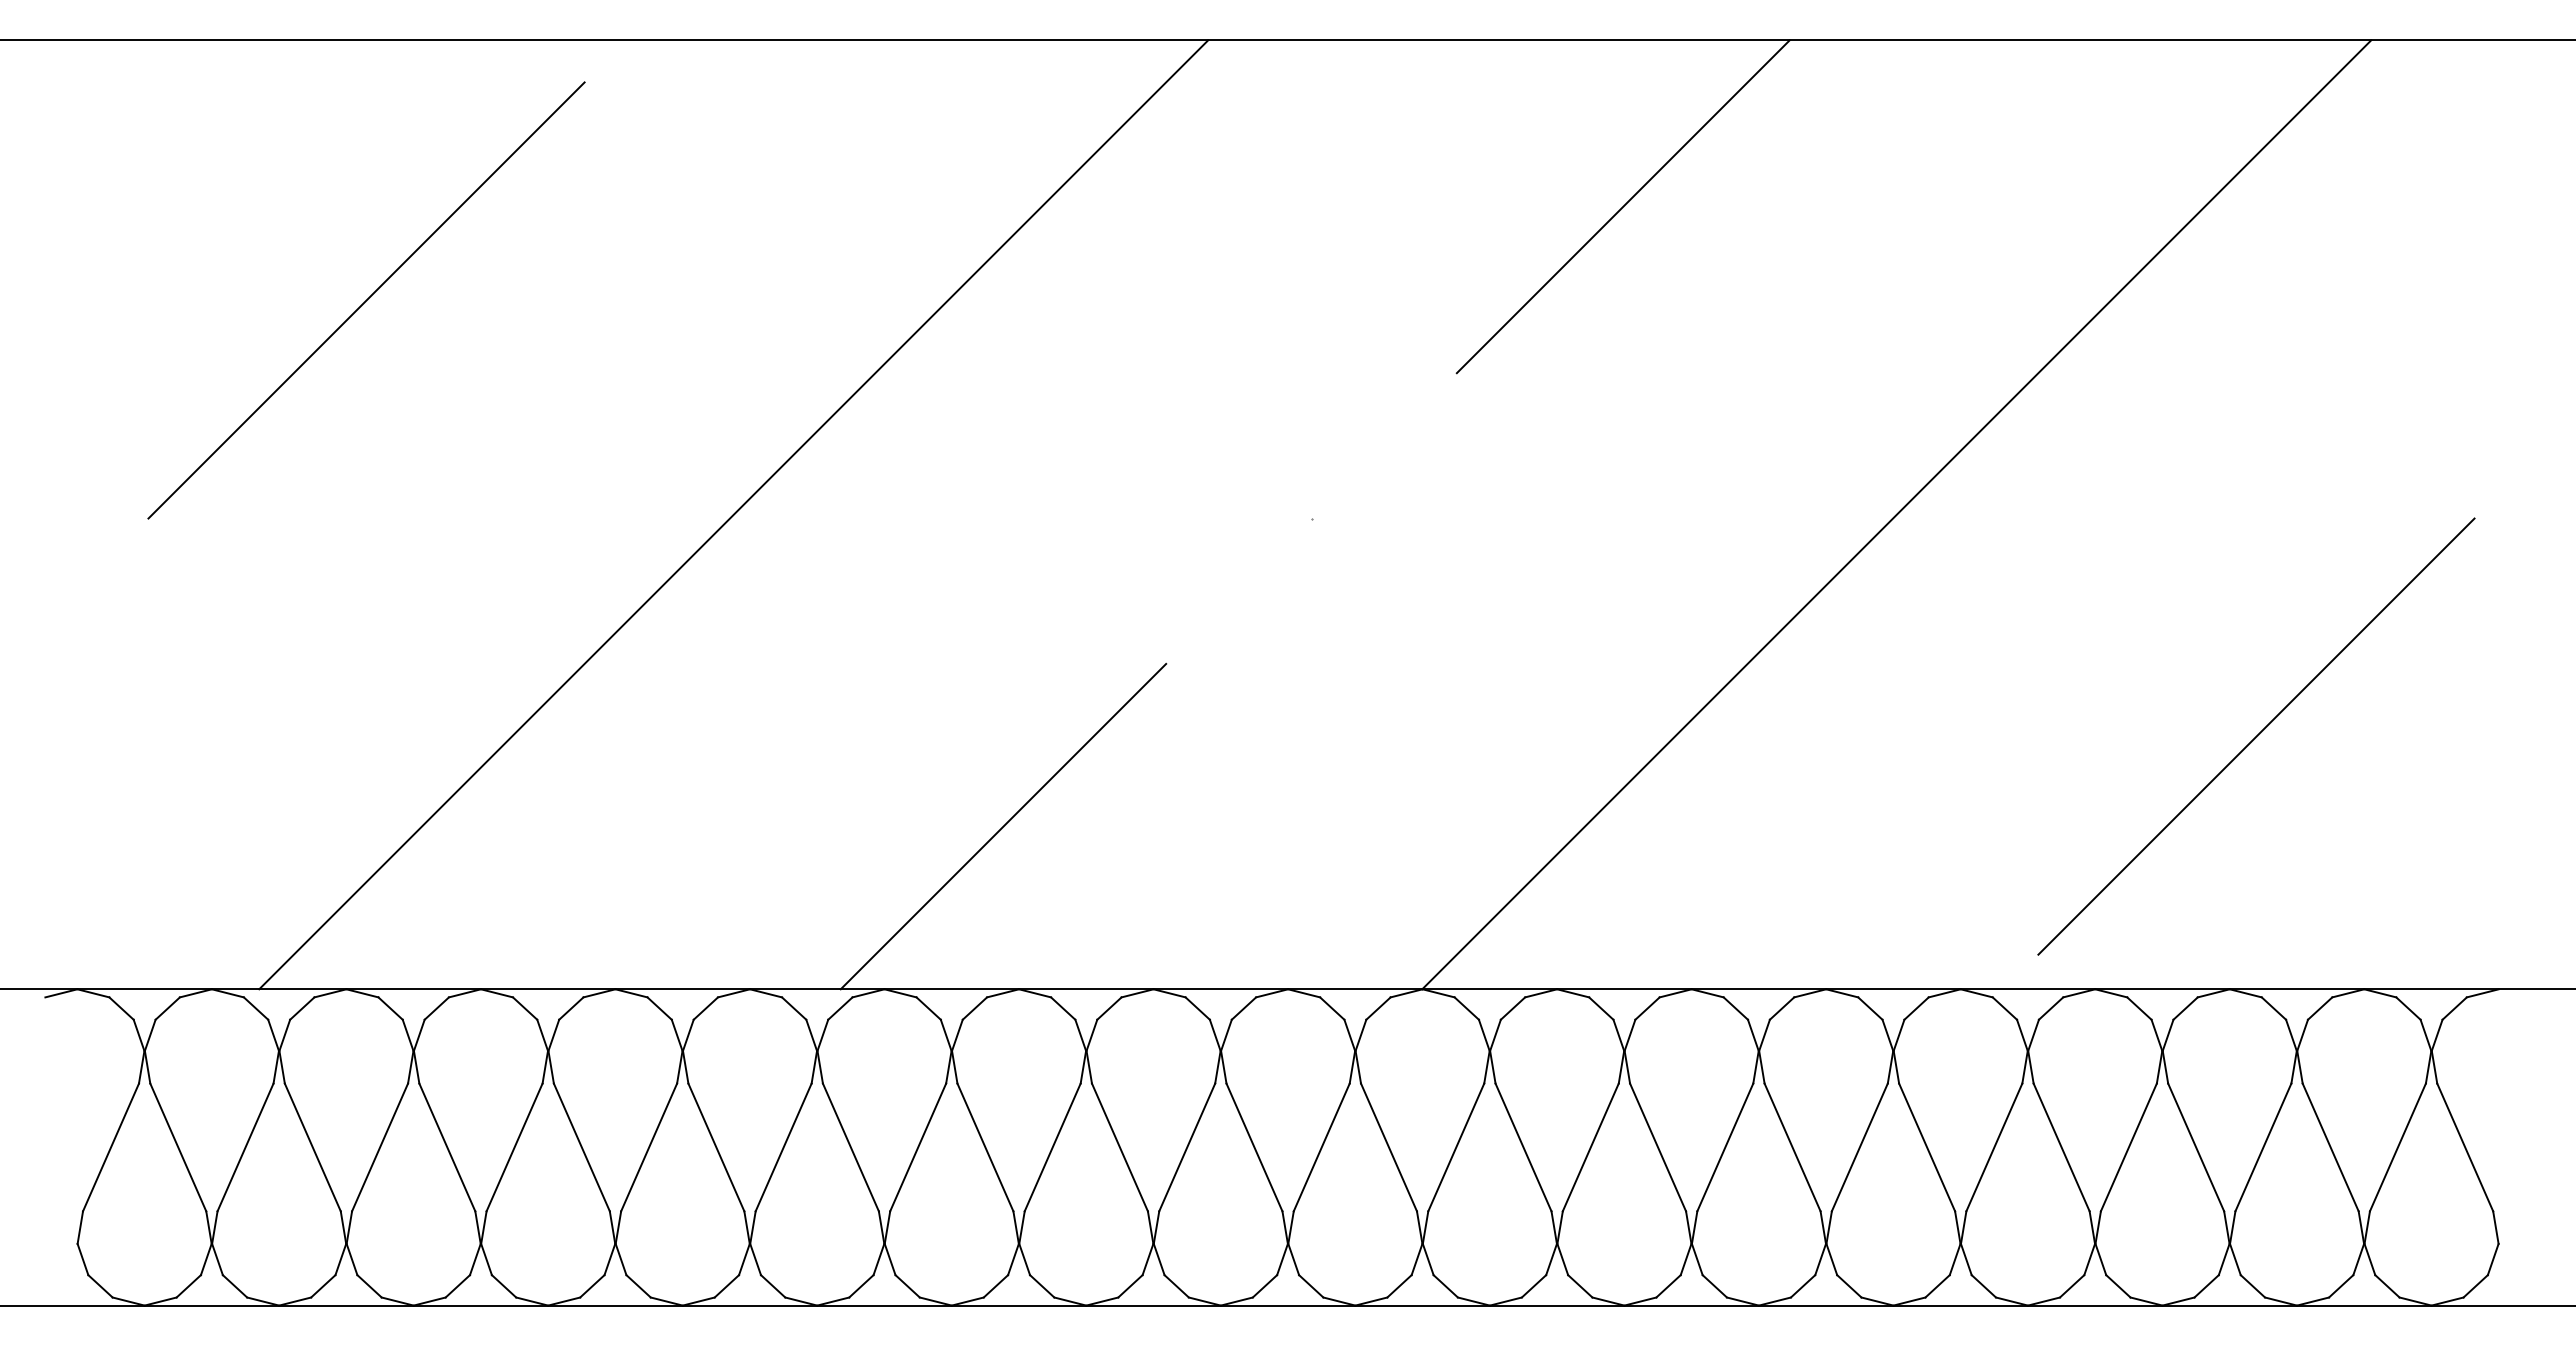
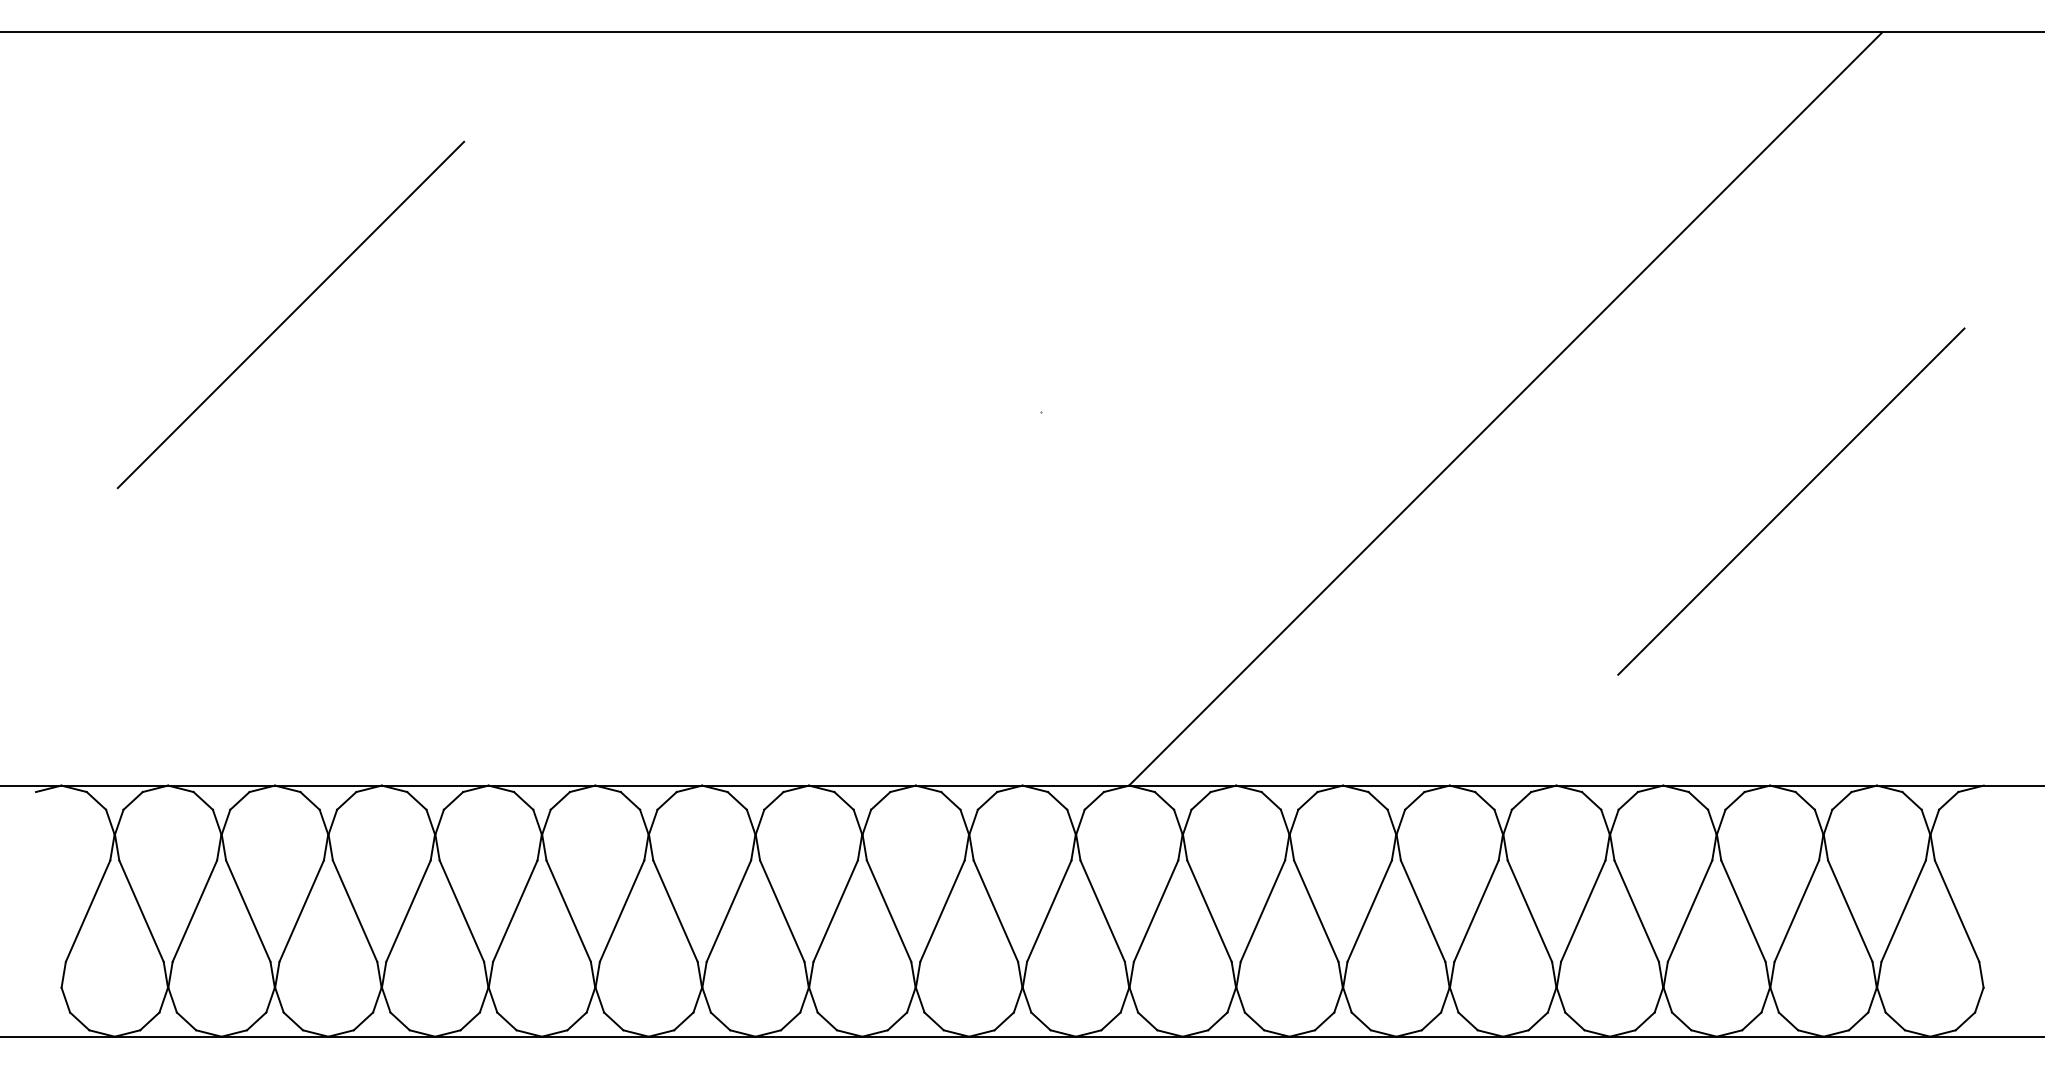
line: (1622, 206) -> (1288, 164), removed
line: (366, 300) -> (290, 314), moved
line: (733, 514) -> (582, 408), removed
line: (2256, 736) -> (1791, 501), moved
line: (1003, 826) -> (796, 656), removed

